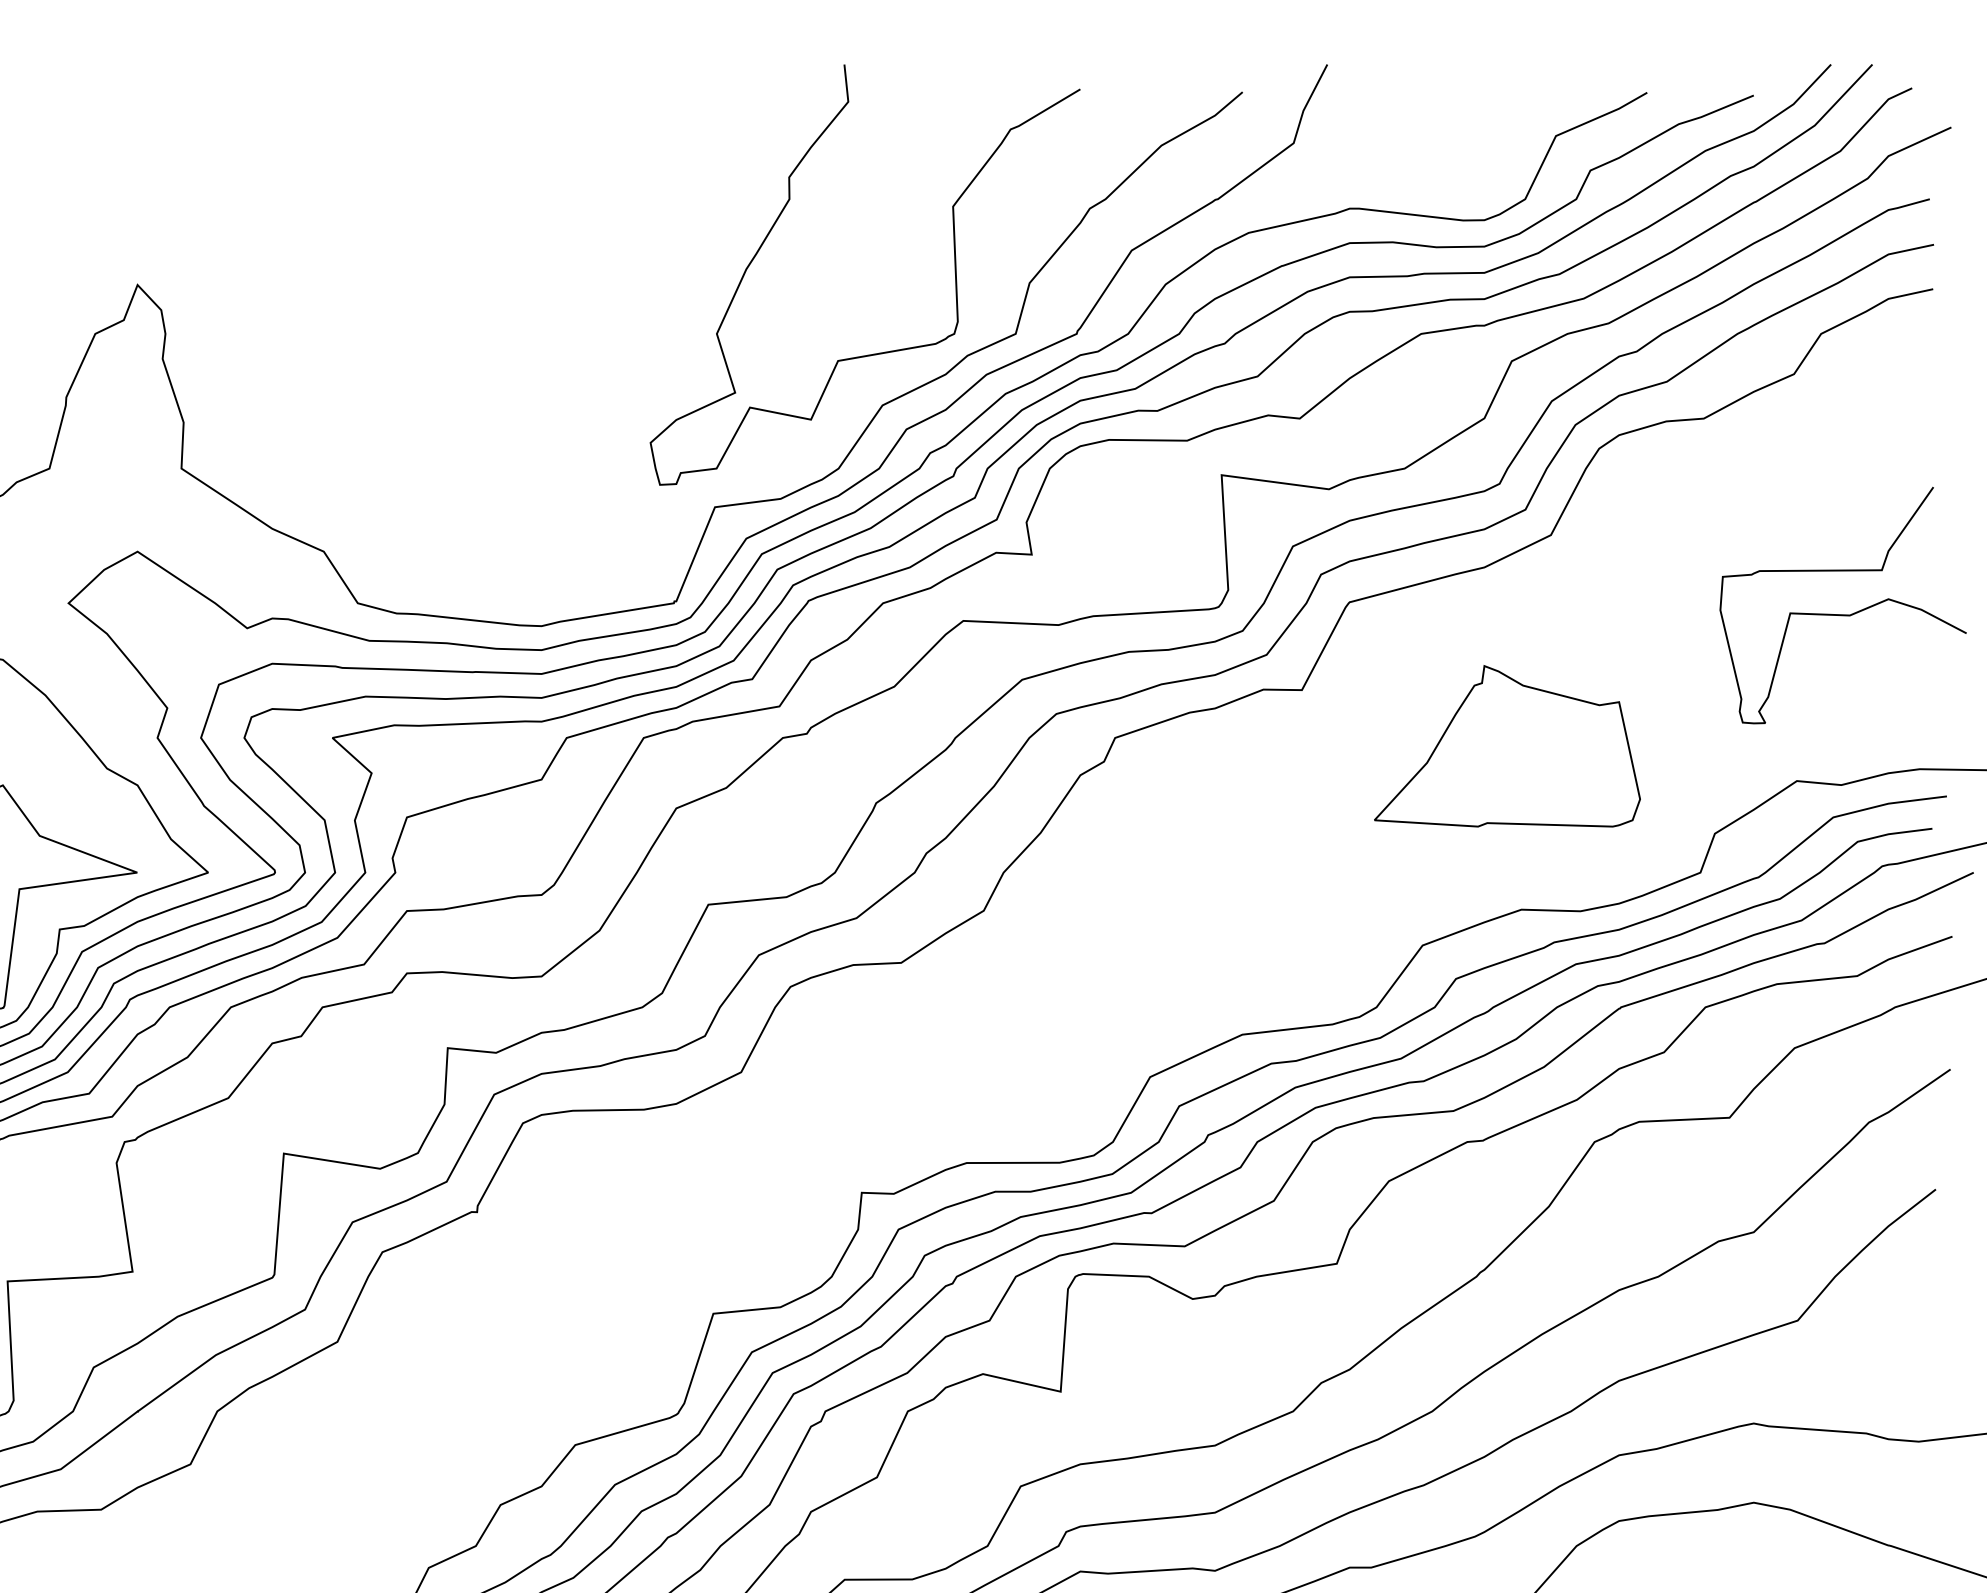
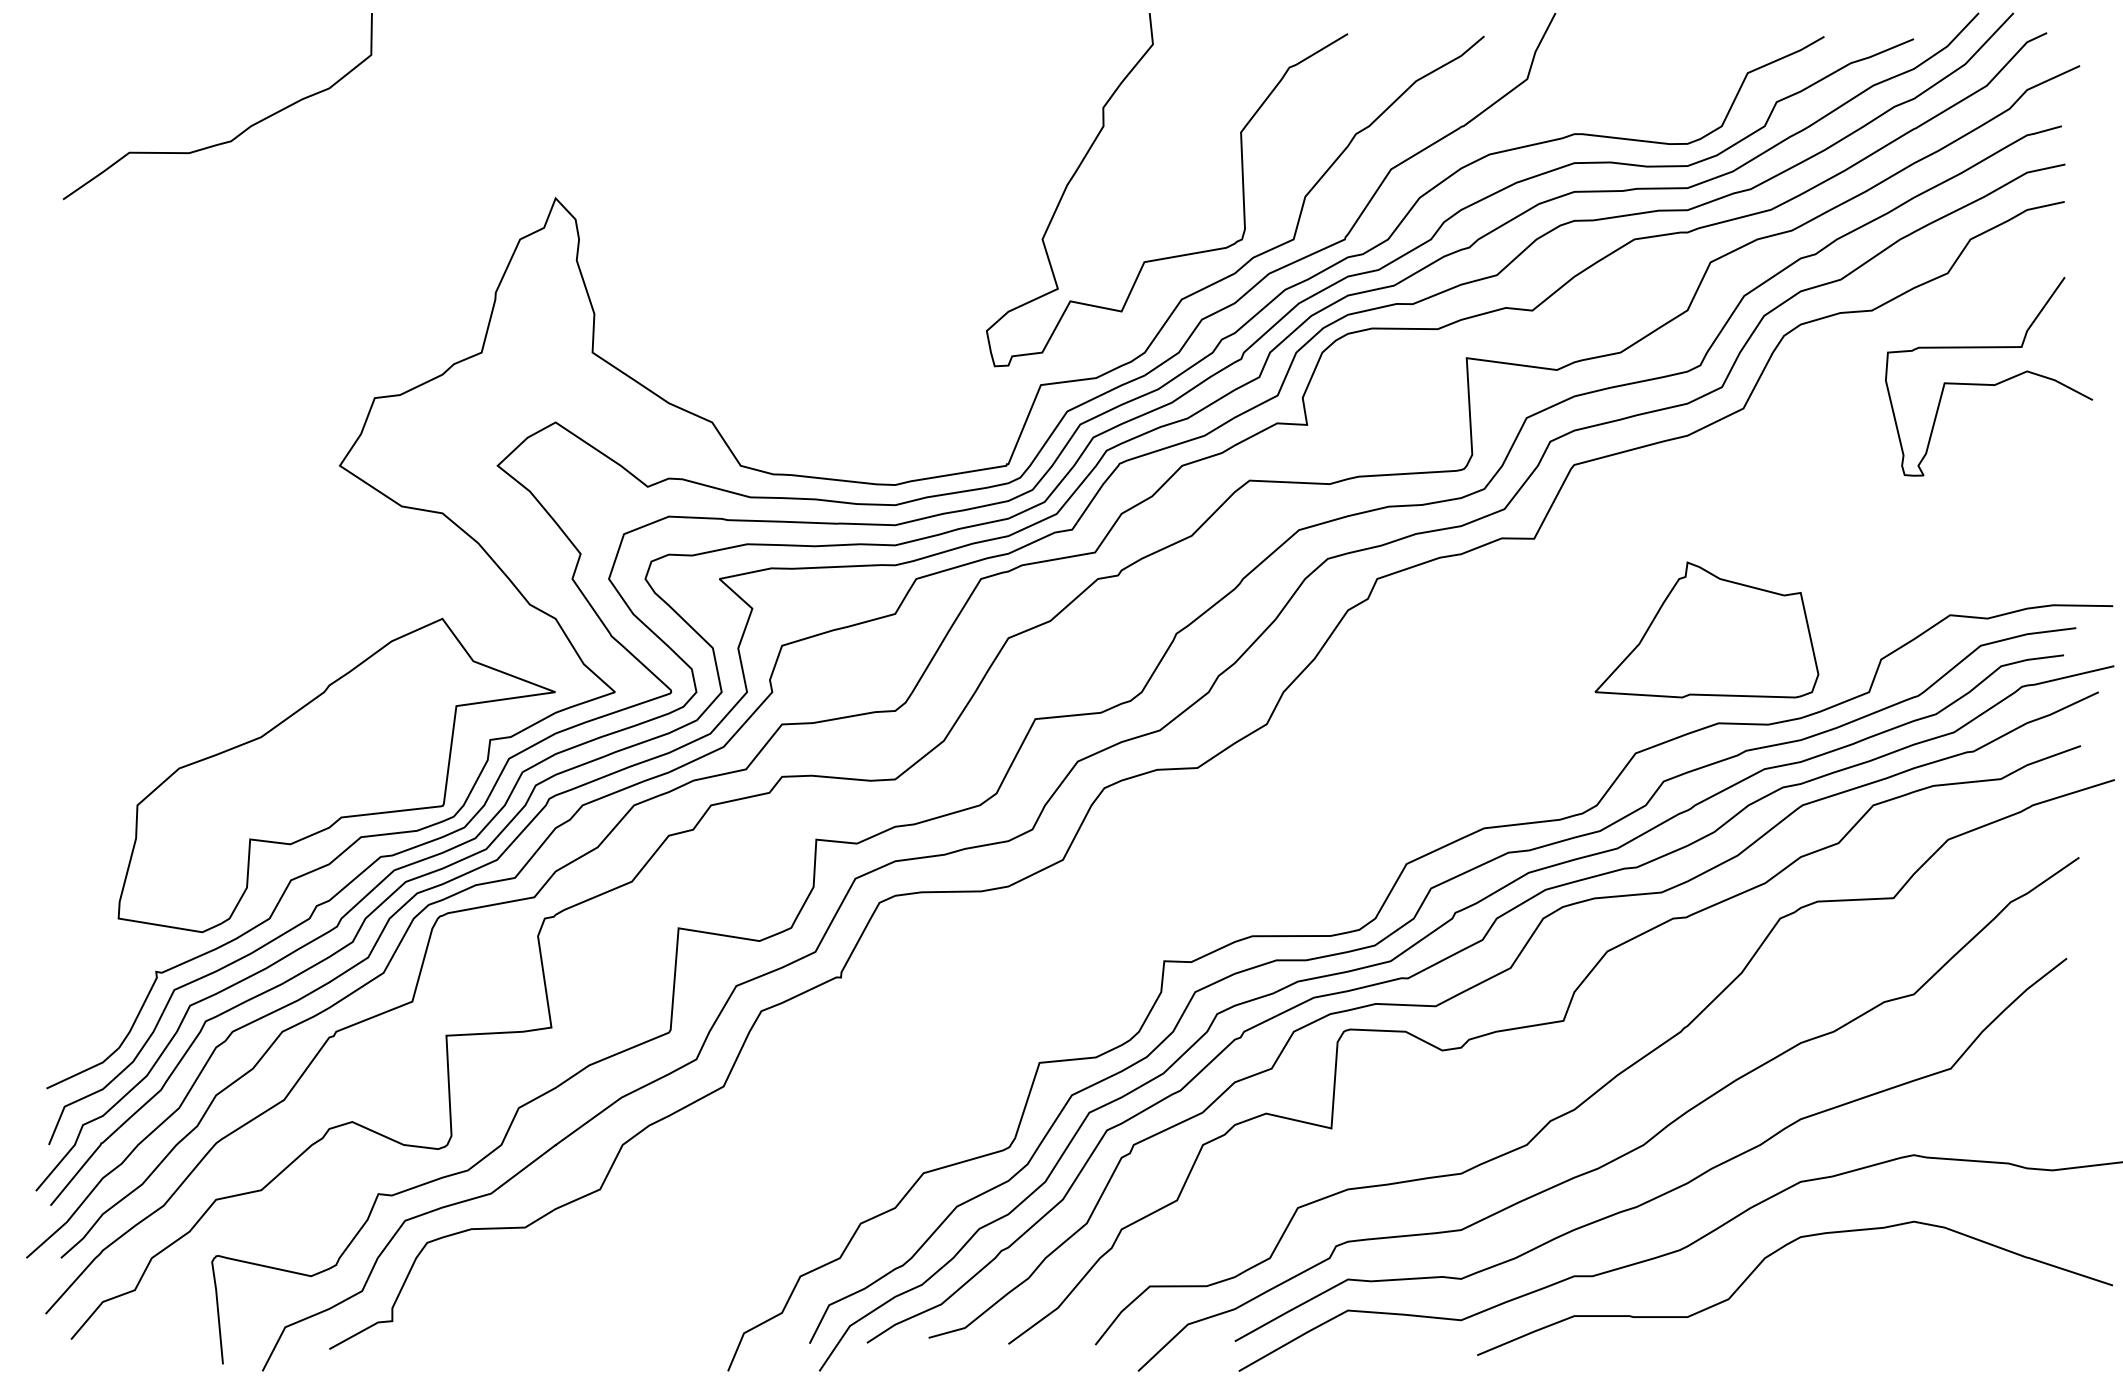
curve: (1841, 613) -> (1987, 383), moved
part: (1506, 745) -> (1706, 629), moved

